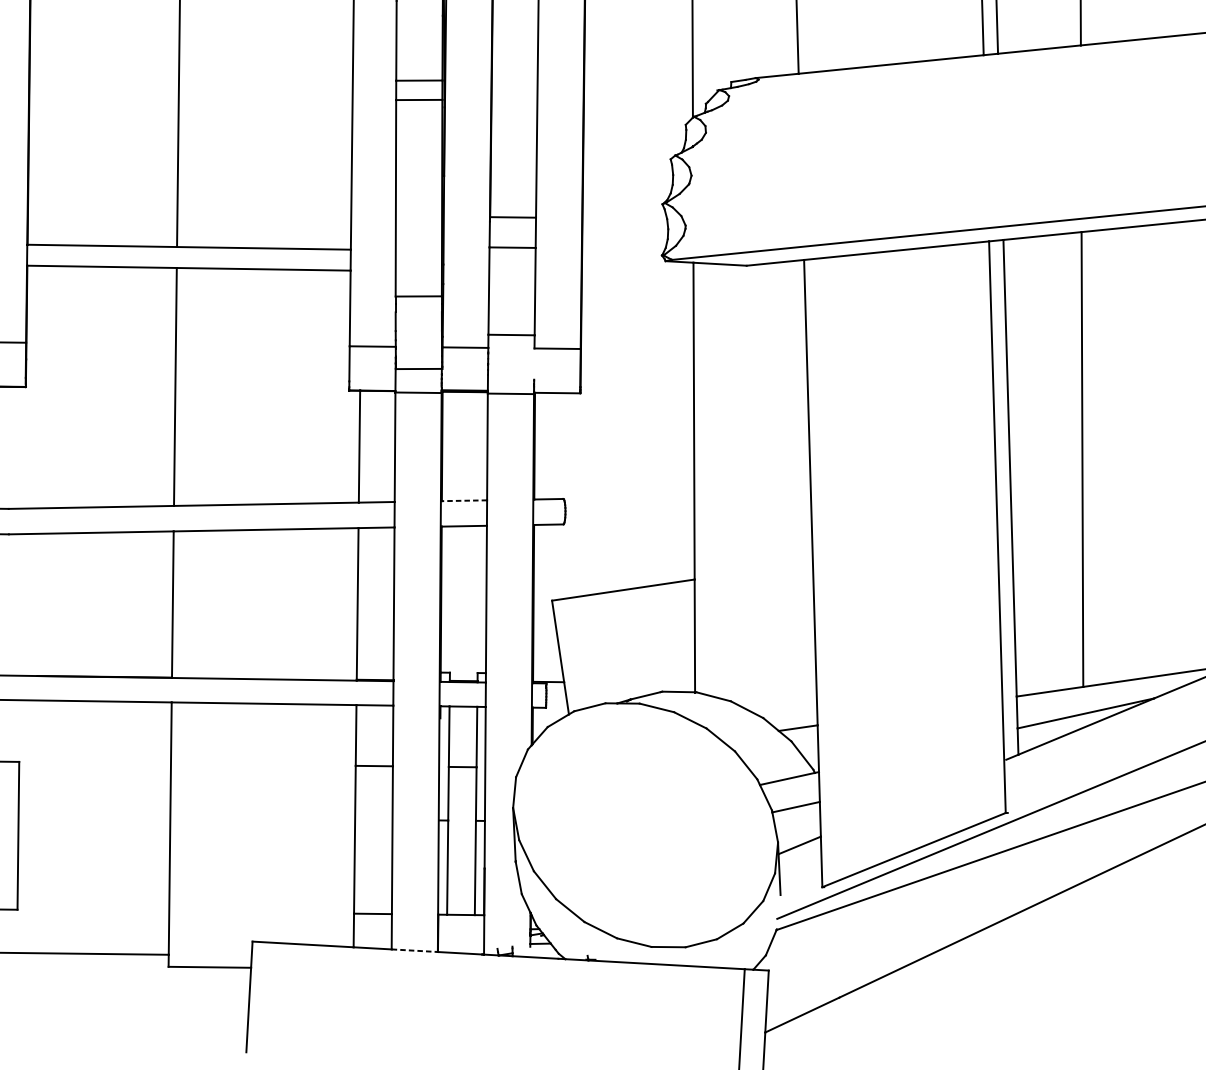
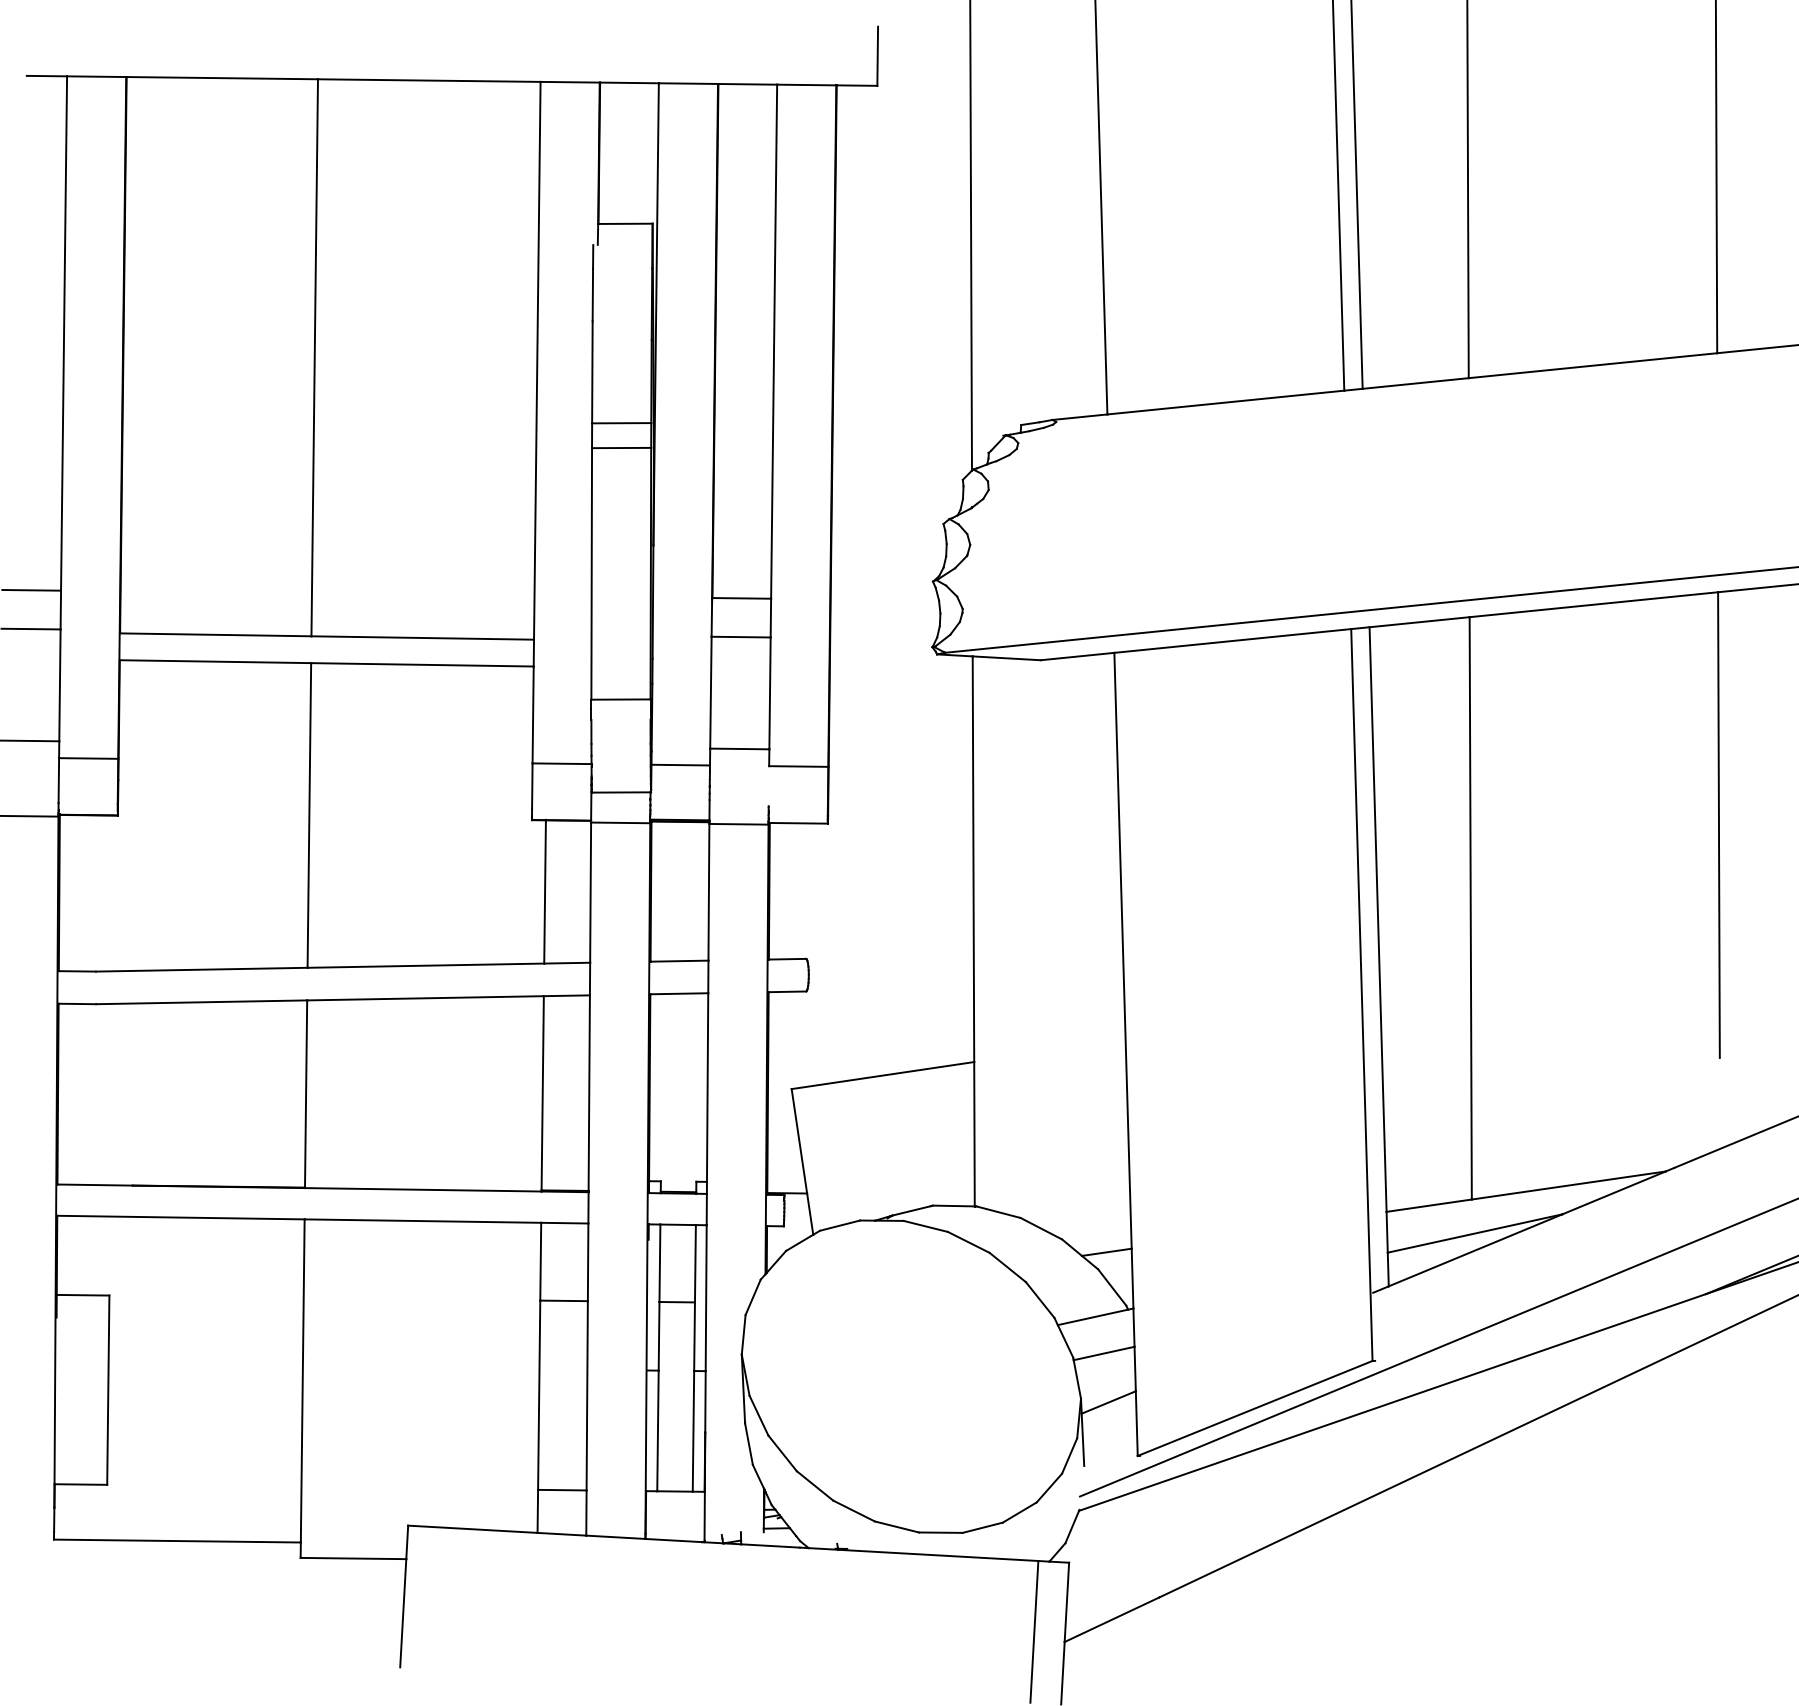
line: (464, 501) -> (679, 961), dashed -> solid
line: (414, 950) -> (615, 1537), dashed -> solid

